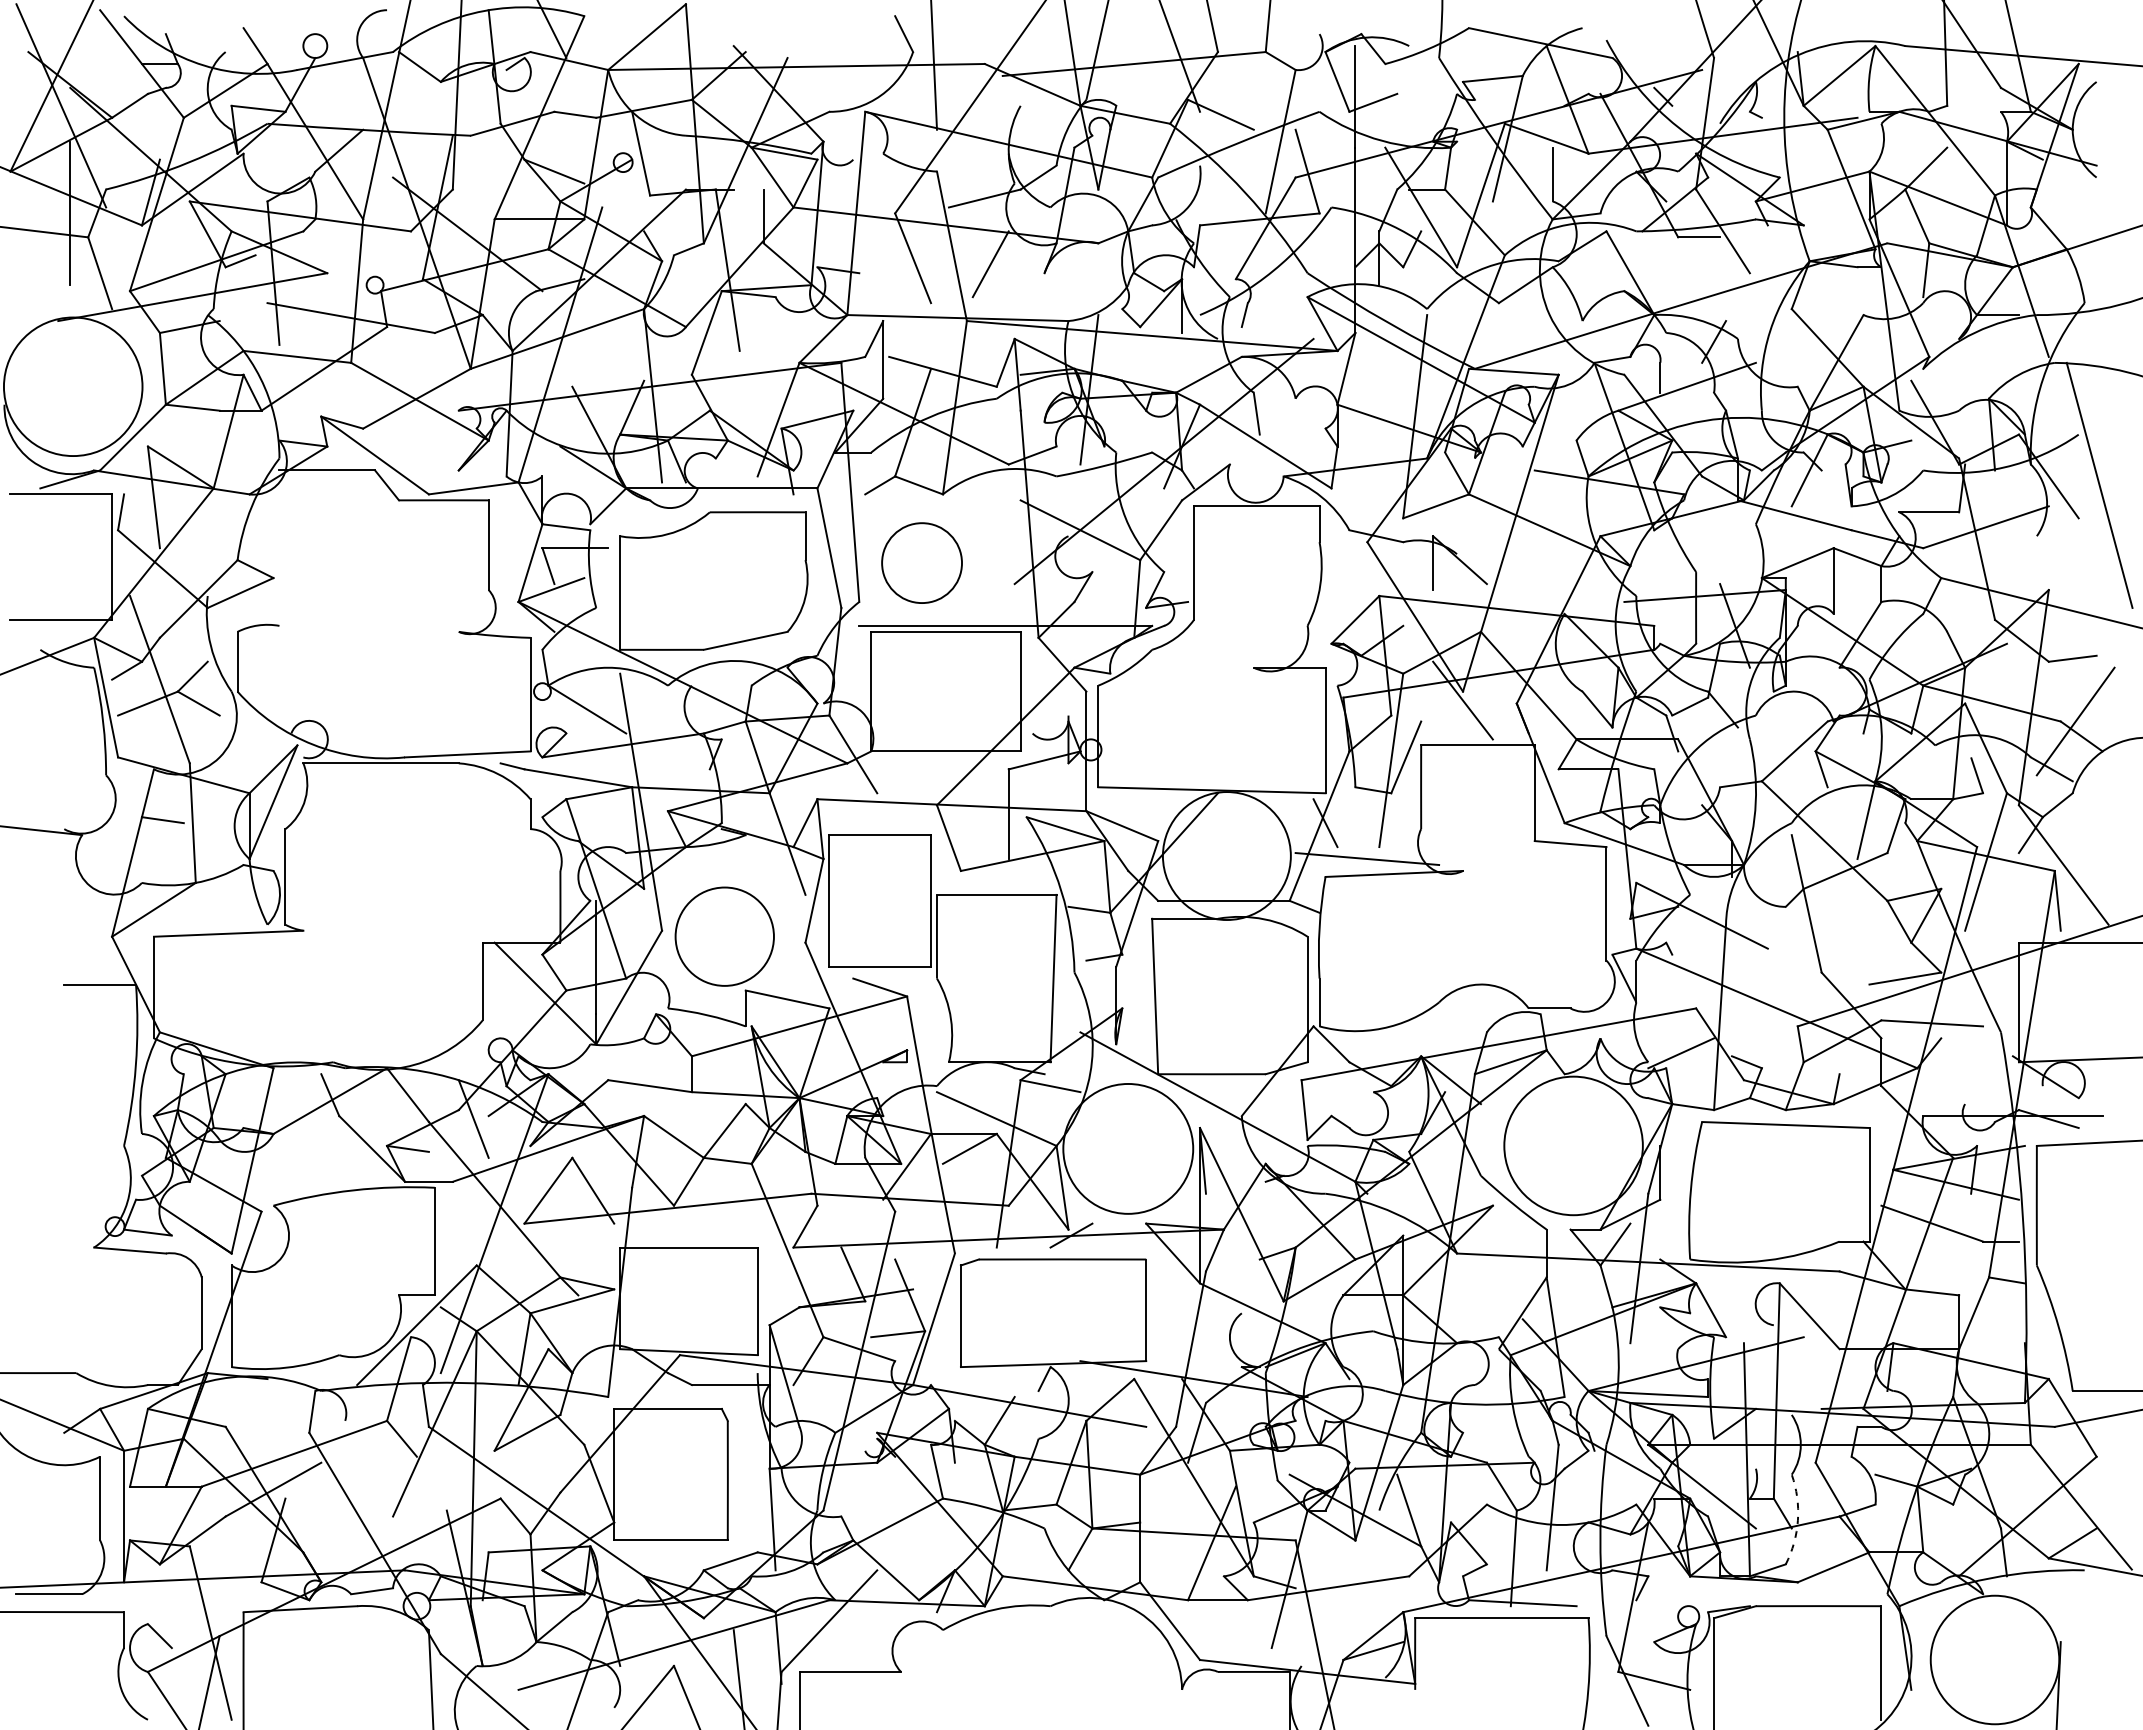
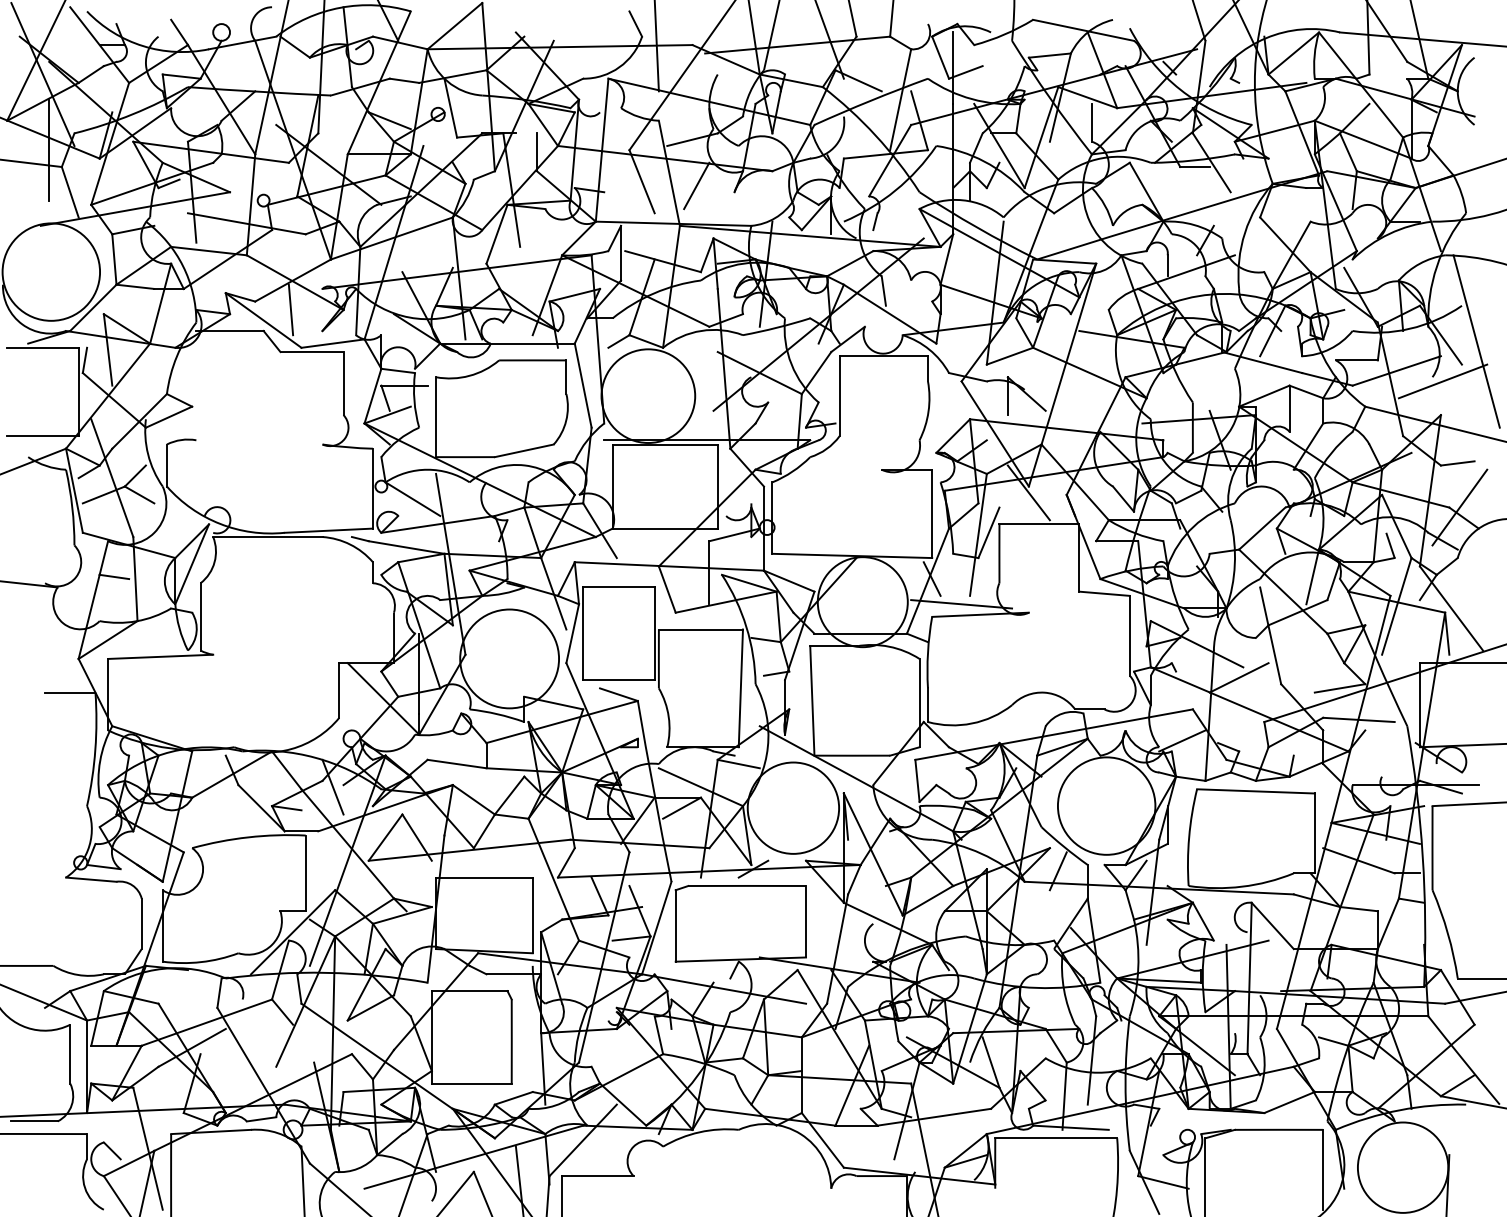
line: (413, 440) -> (290, 309), added
line: (2051, 542) -> (1442, 381), added
circle: (921, 562) -> (647, 395), size x1.67
circle: (724, 936) -> (509, 658), size x1.43
line: (1761, 963) -> (1238, 677), added
line: (1504, 1238) -> (1058, 871), added
arc: (1797, 1520) -> (1264, 1069), dashed -> solid

